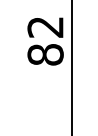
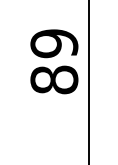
text: (45, 27) -> (54, 43), 82 -> 89

